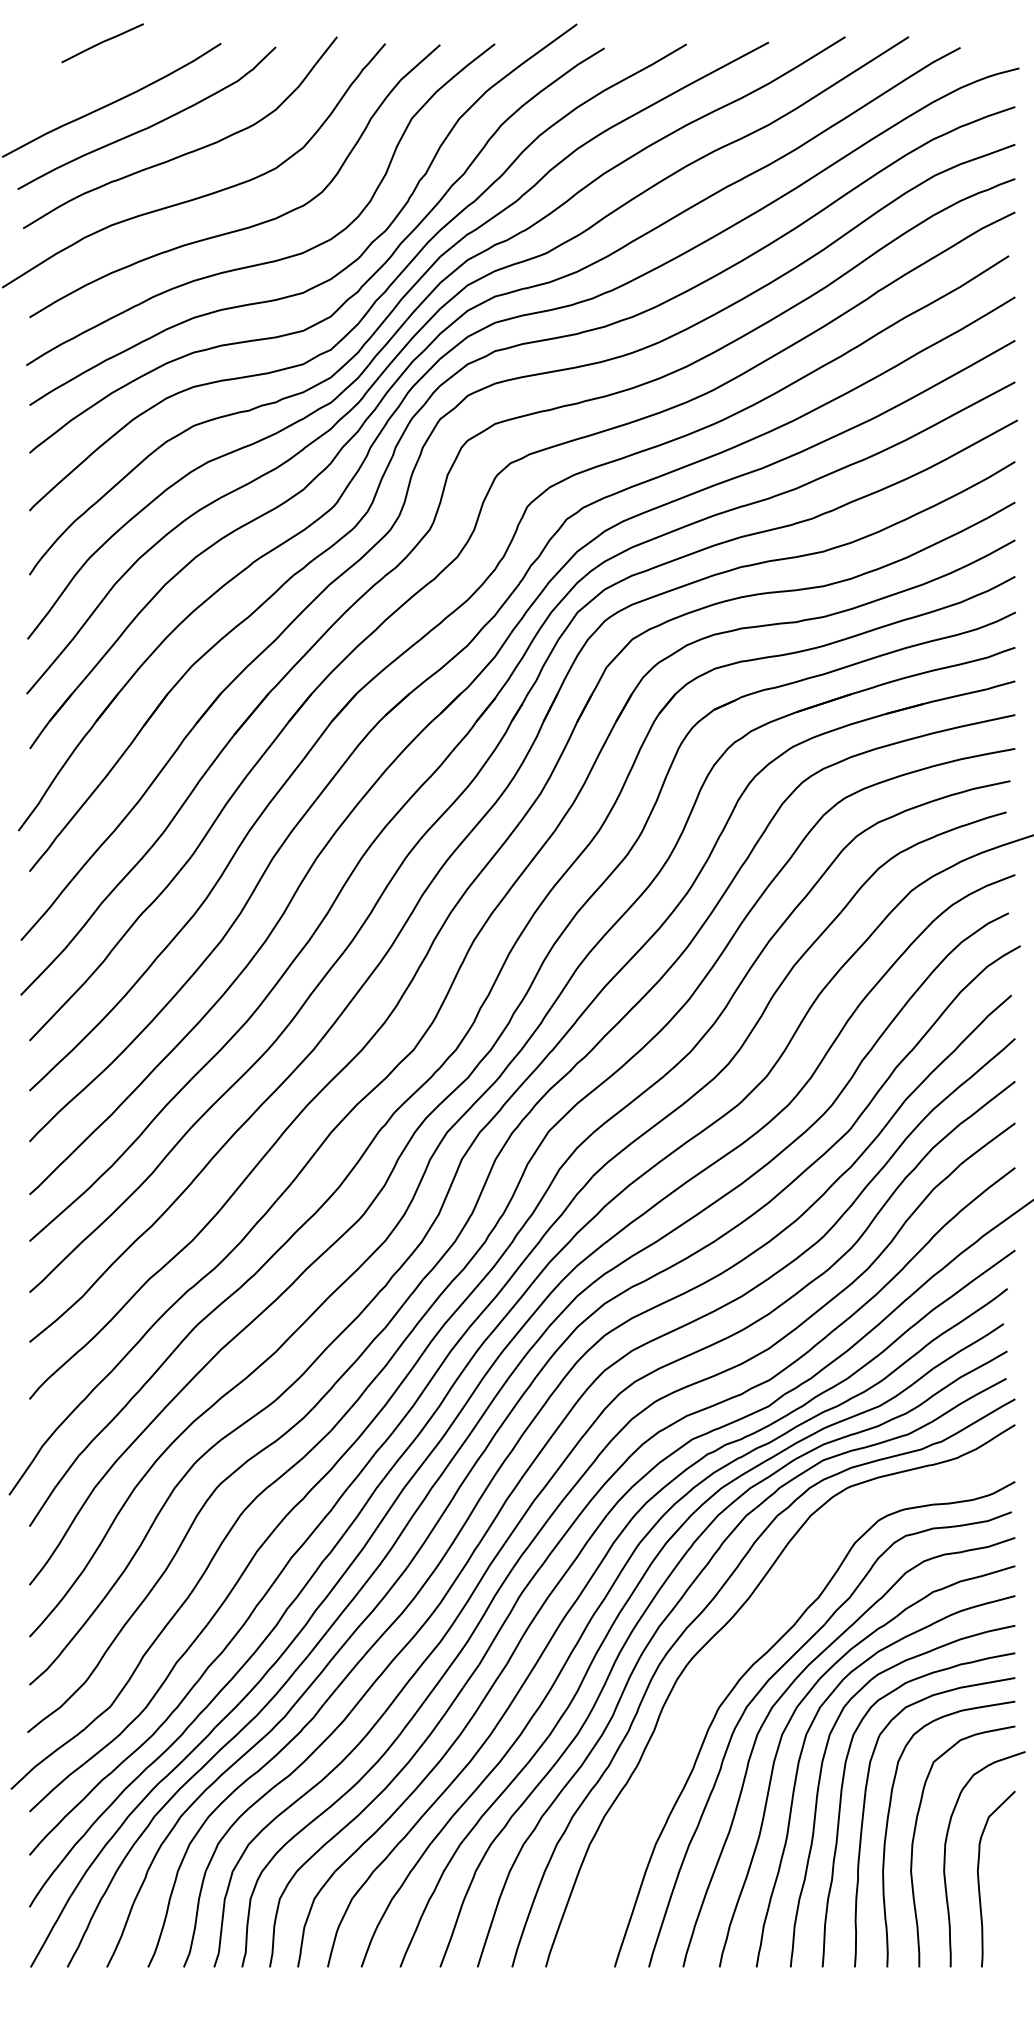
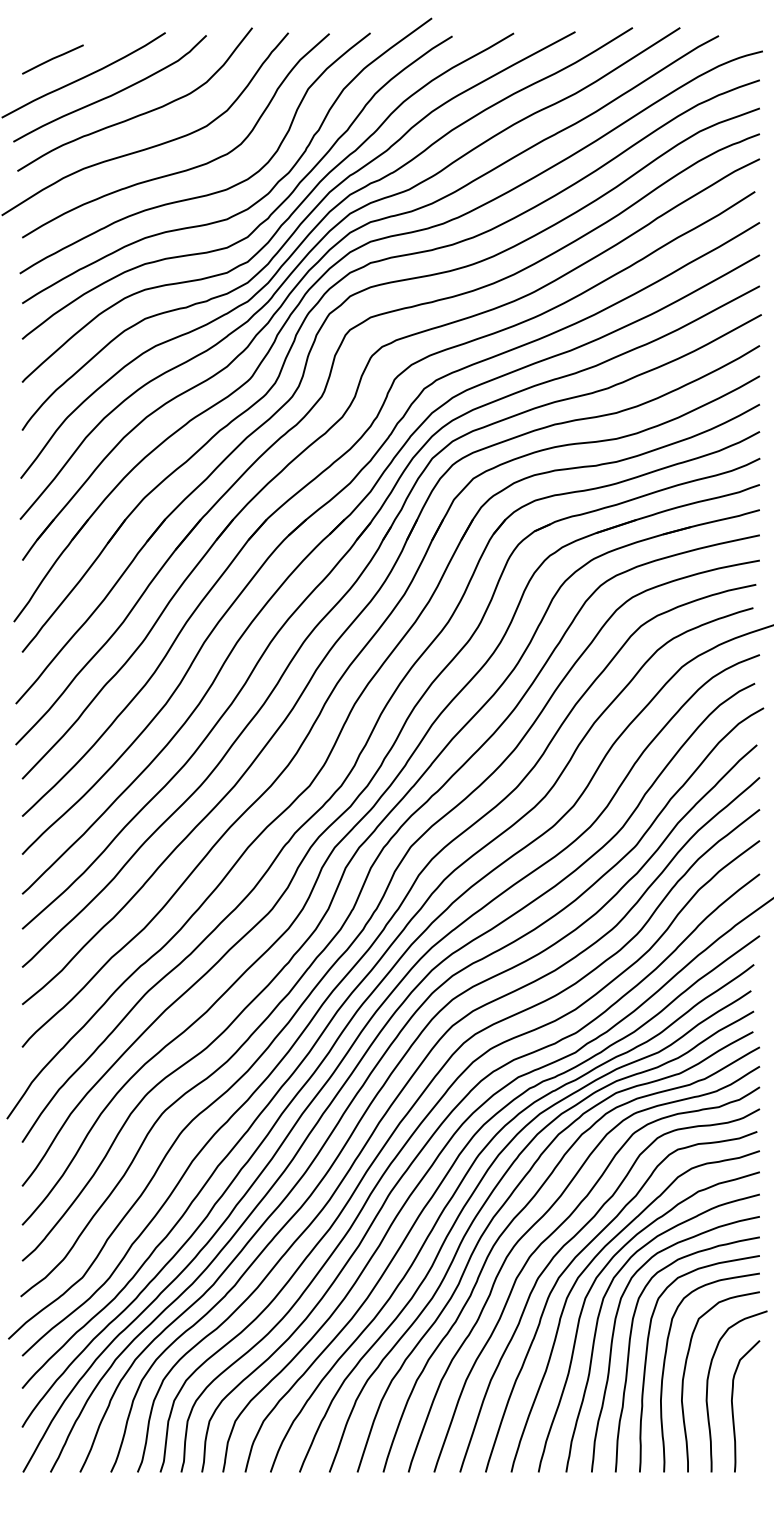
line: (102, 43) -> (52, 59), moved
curve: (738, 1649) -> (552, 1234), added

